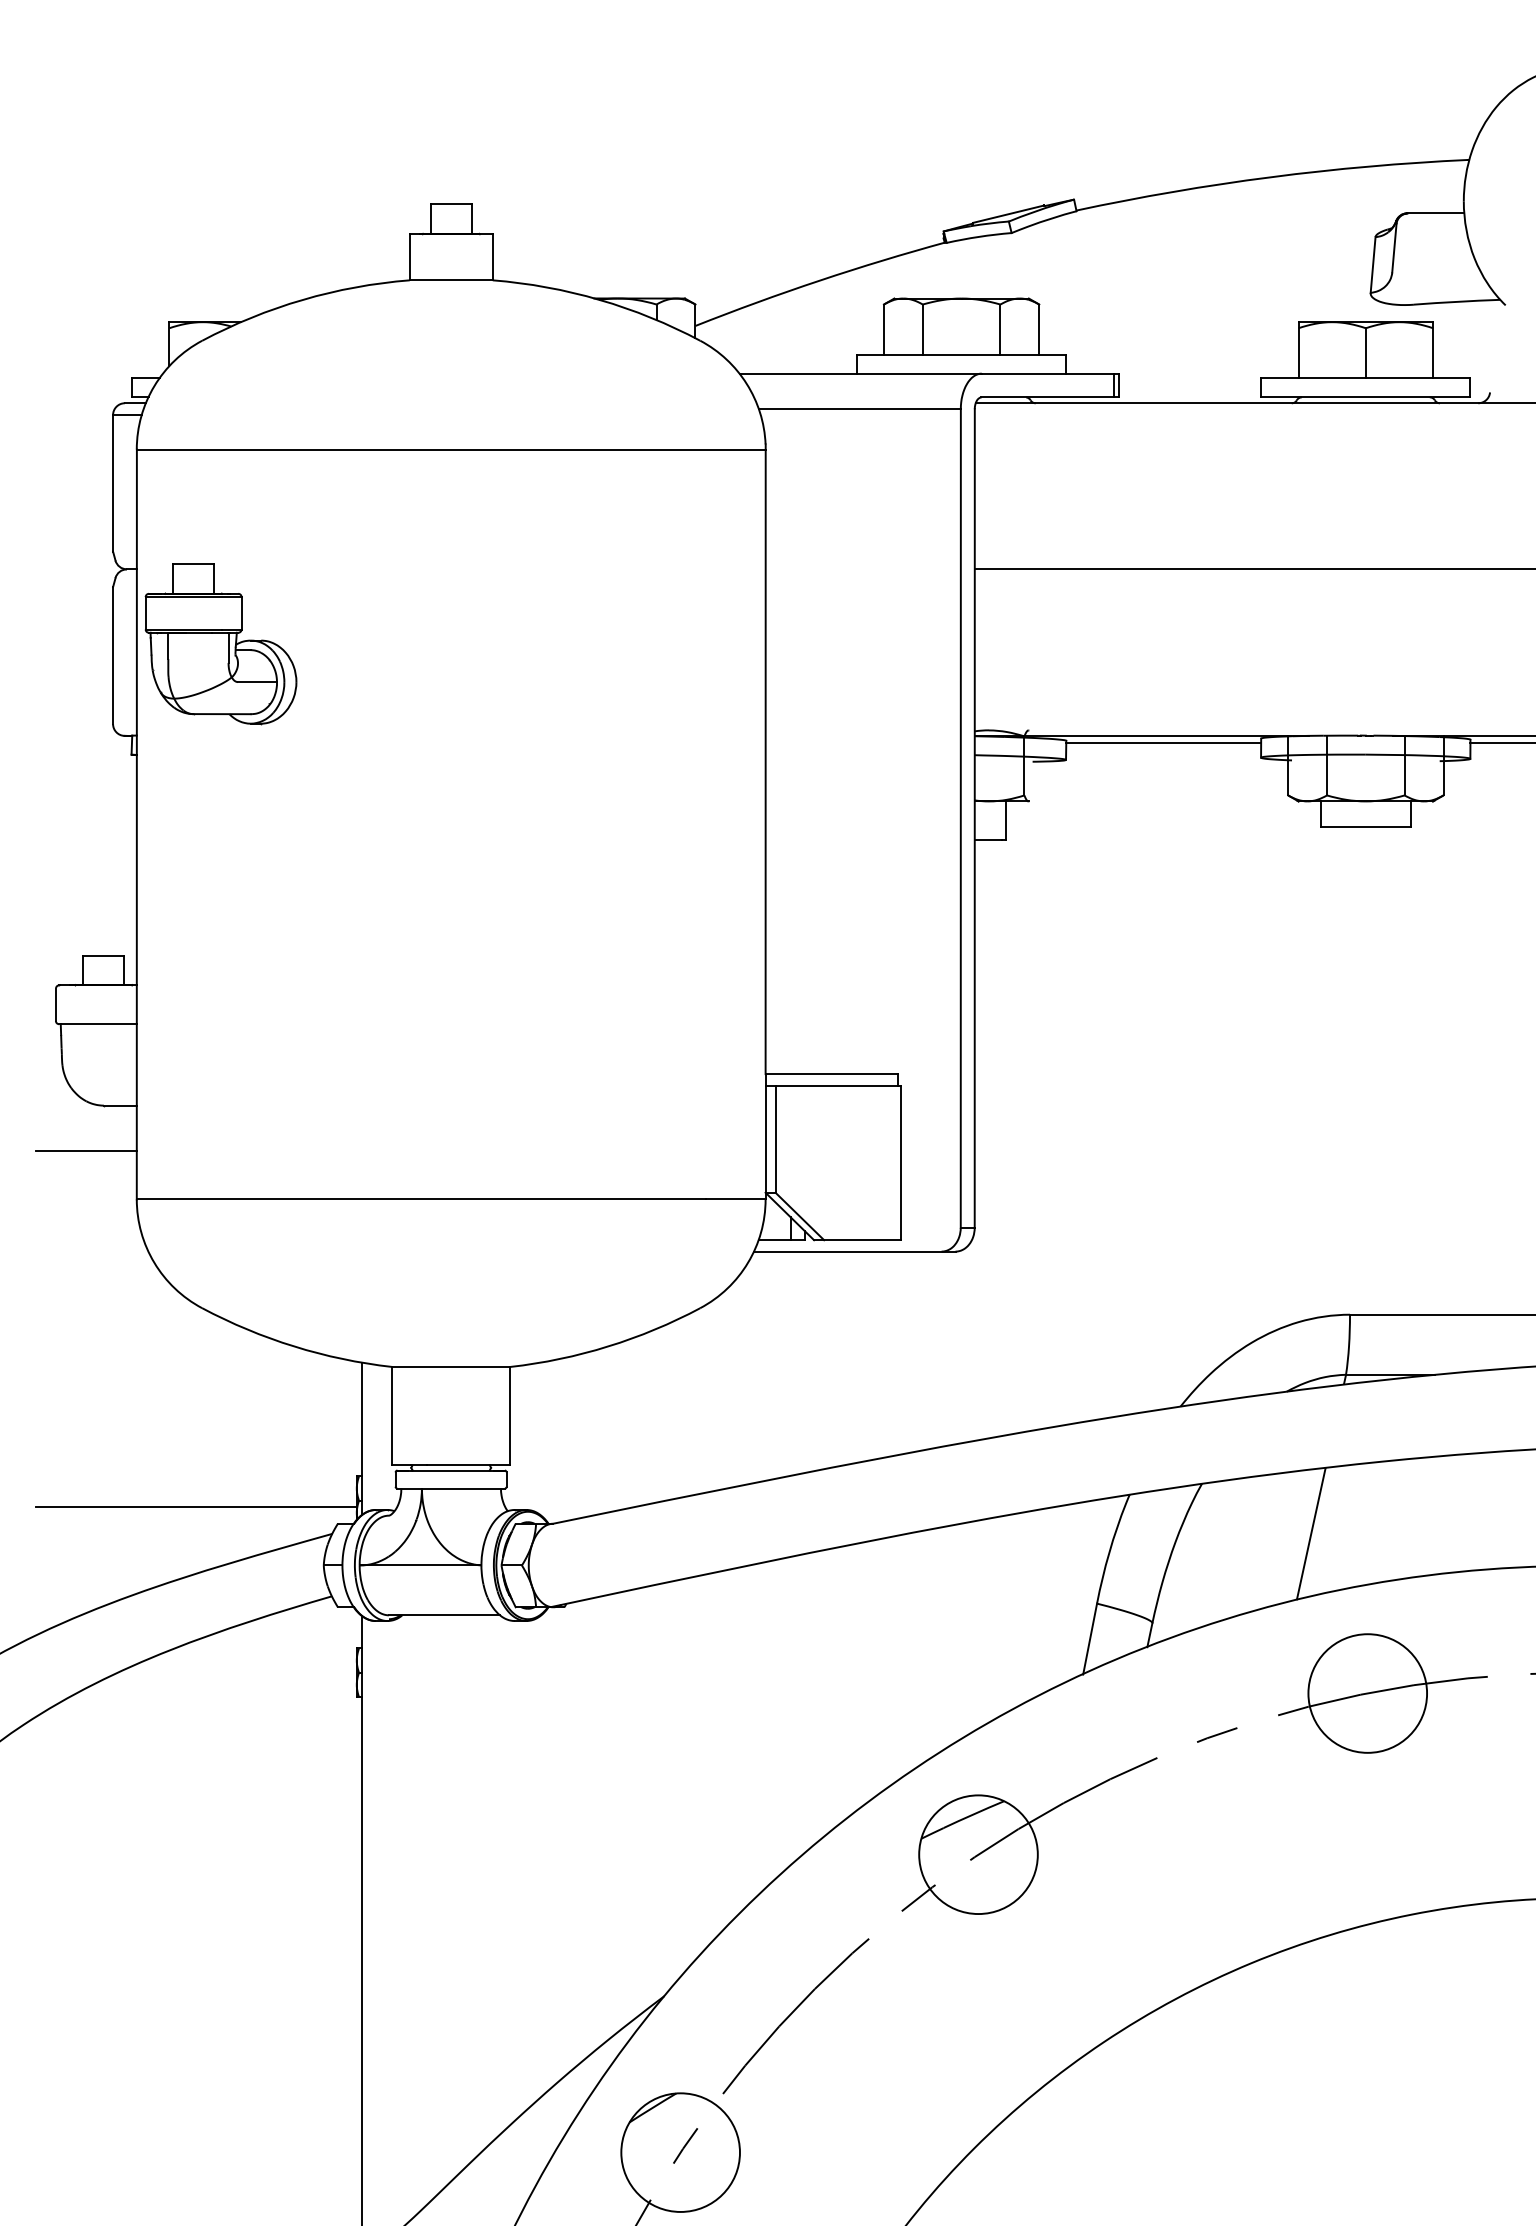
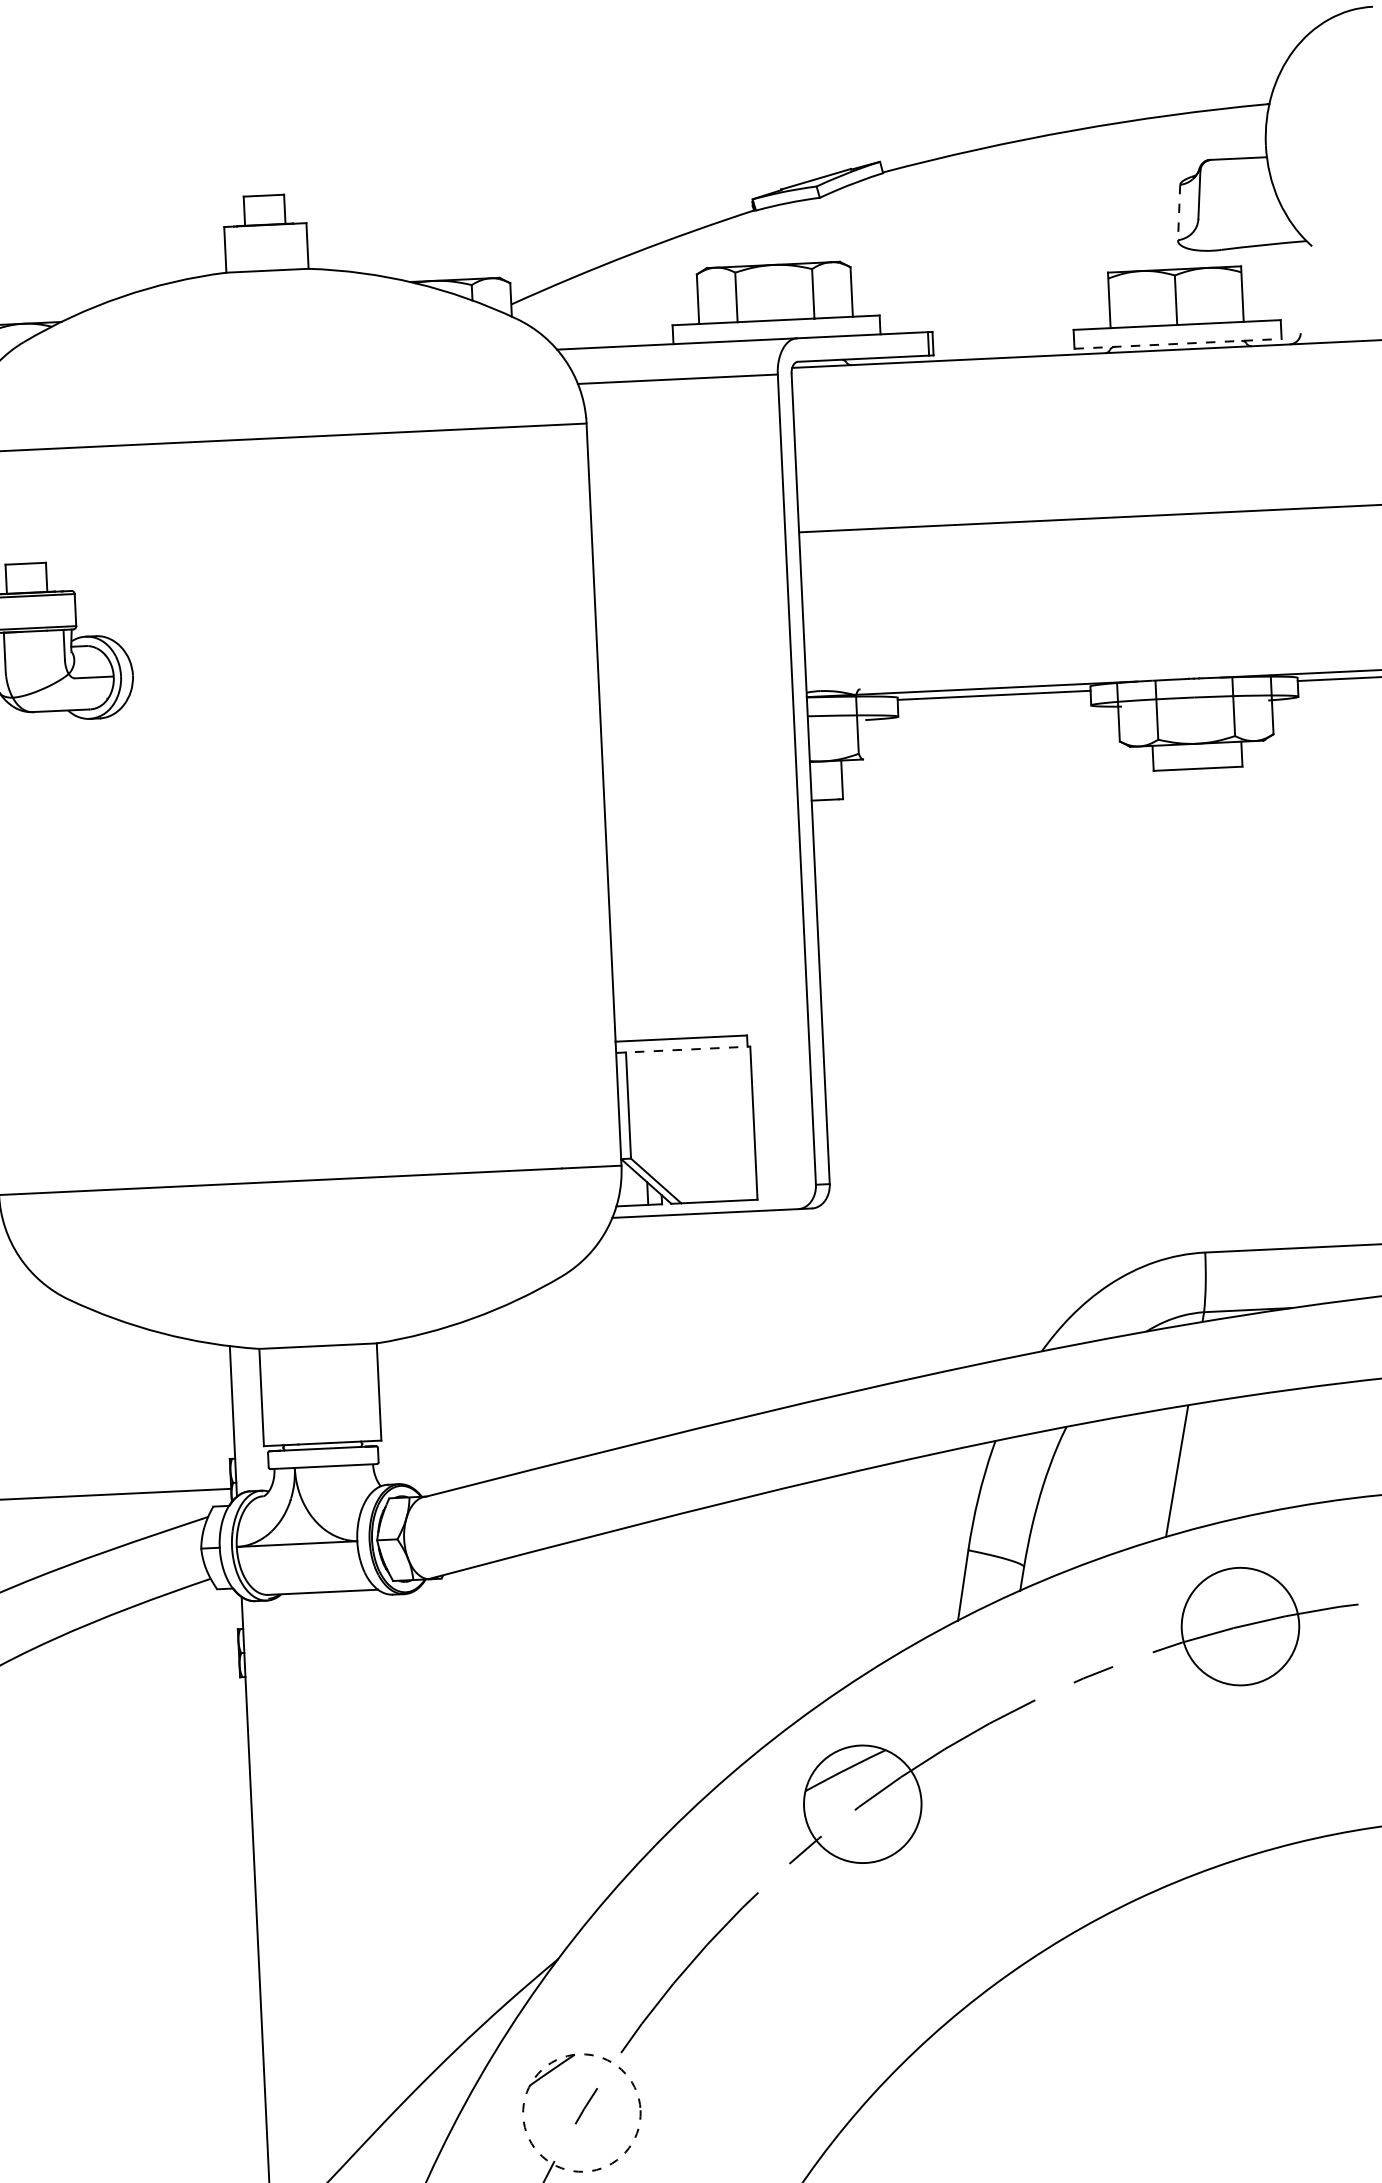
line: (1373, 265) -> (1179, 213), solid -> dashed
line: (1365, 397) -> (1177, 344), solid -> dashed
line: (833, 1085) -> (683, 1049), solid -> dashed
circle: (680, 2152) -> (581, 2112), solid -> dashed

